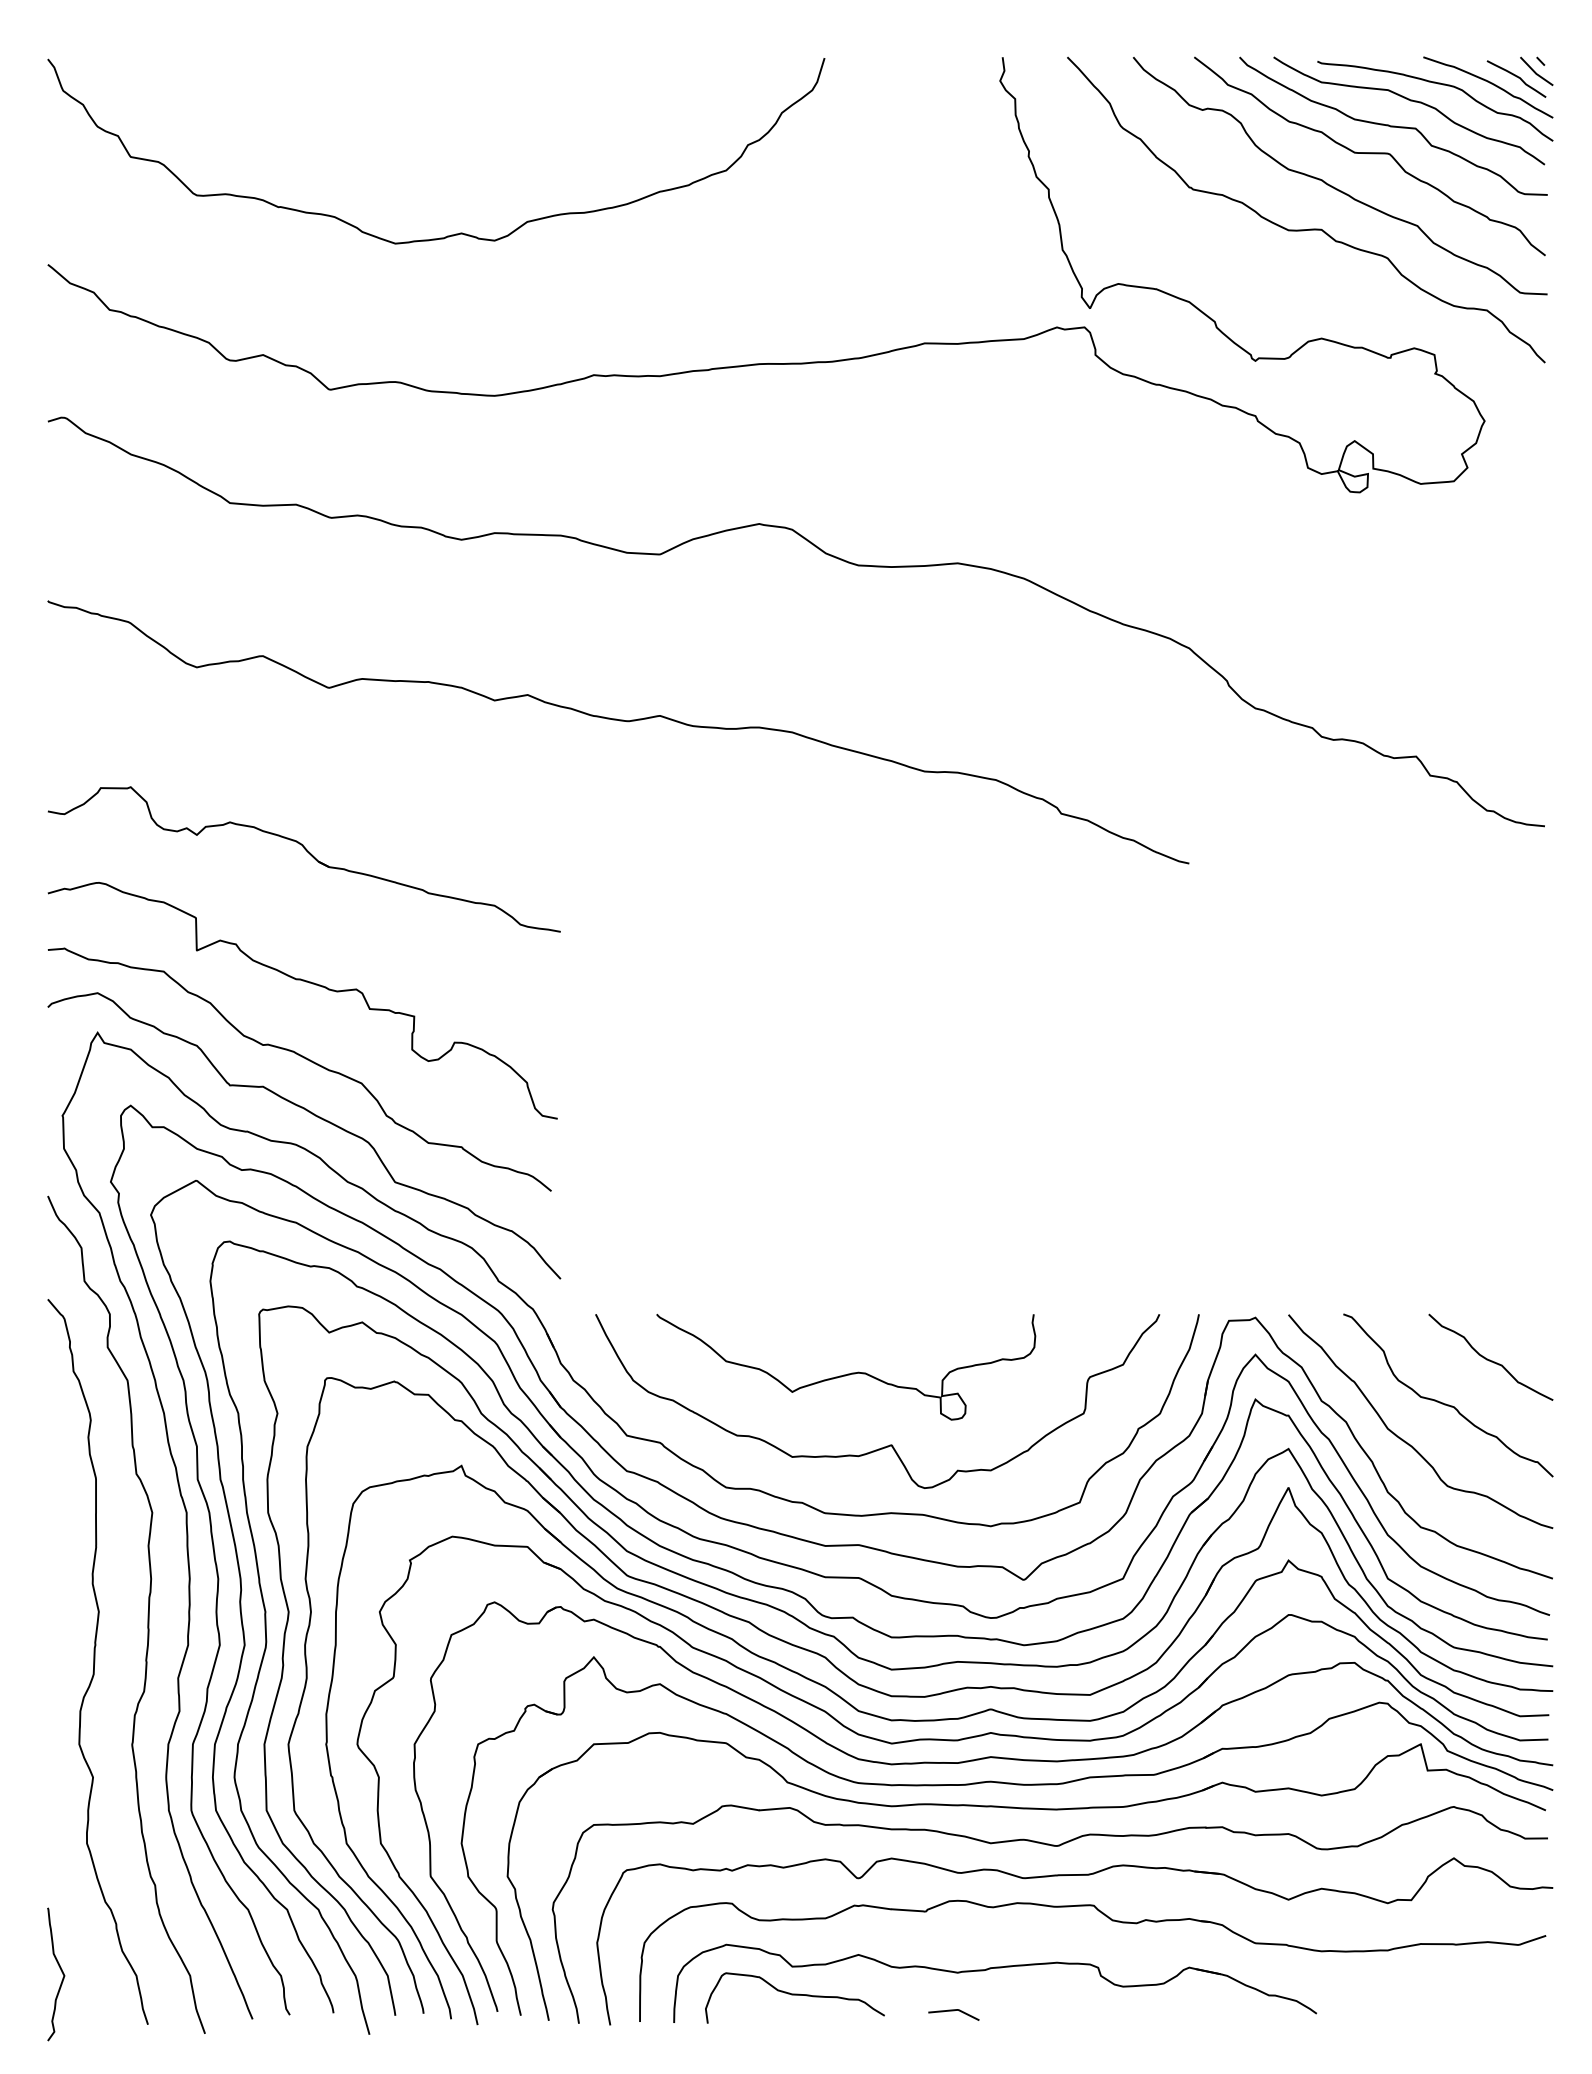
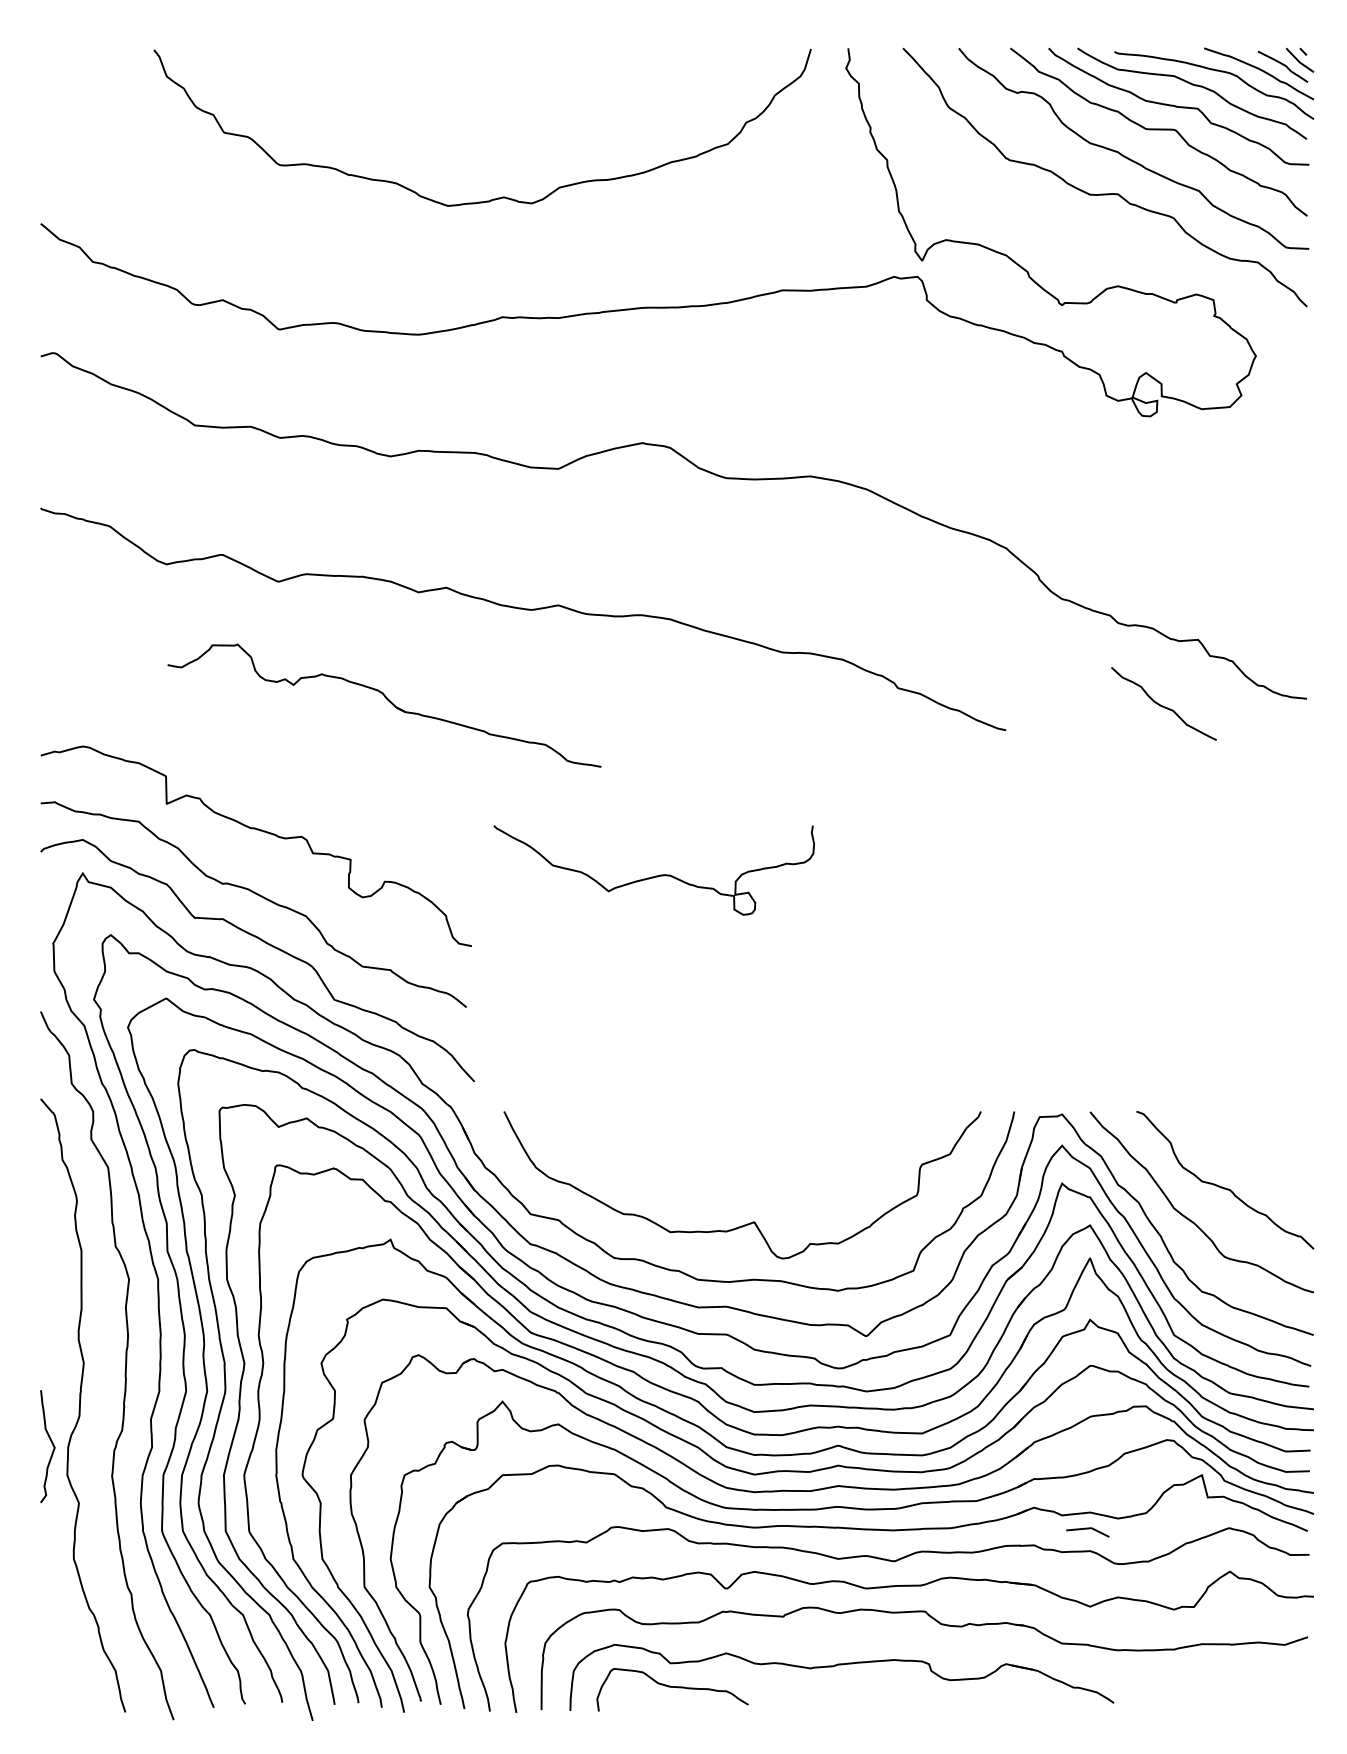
curve: (455, 233) -> (498, 197), moved
part: (309, 854) -> (388, 701), moved
curve: (1490, 1359) -> (1163, 705), moved
curve: (847, 1373) -> (655, 875), moved
curve: (61, 1972) -> (52, 1444), moved
line: (953, 2011) -> (1087, 1529), moved

